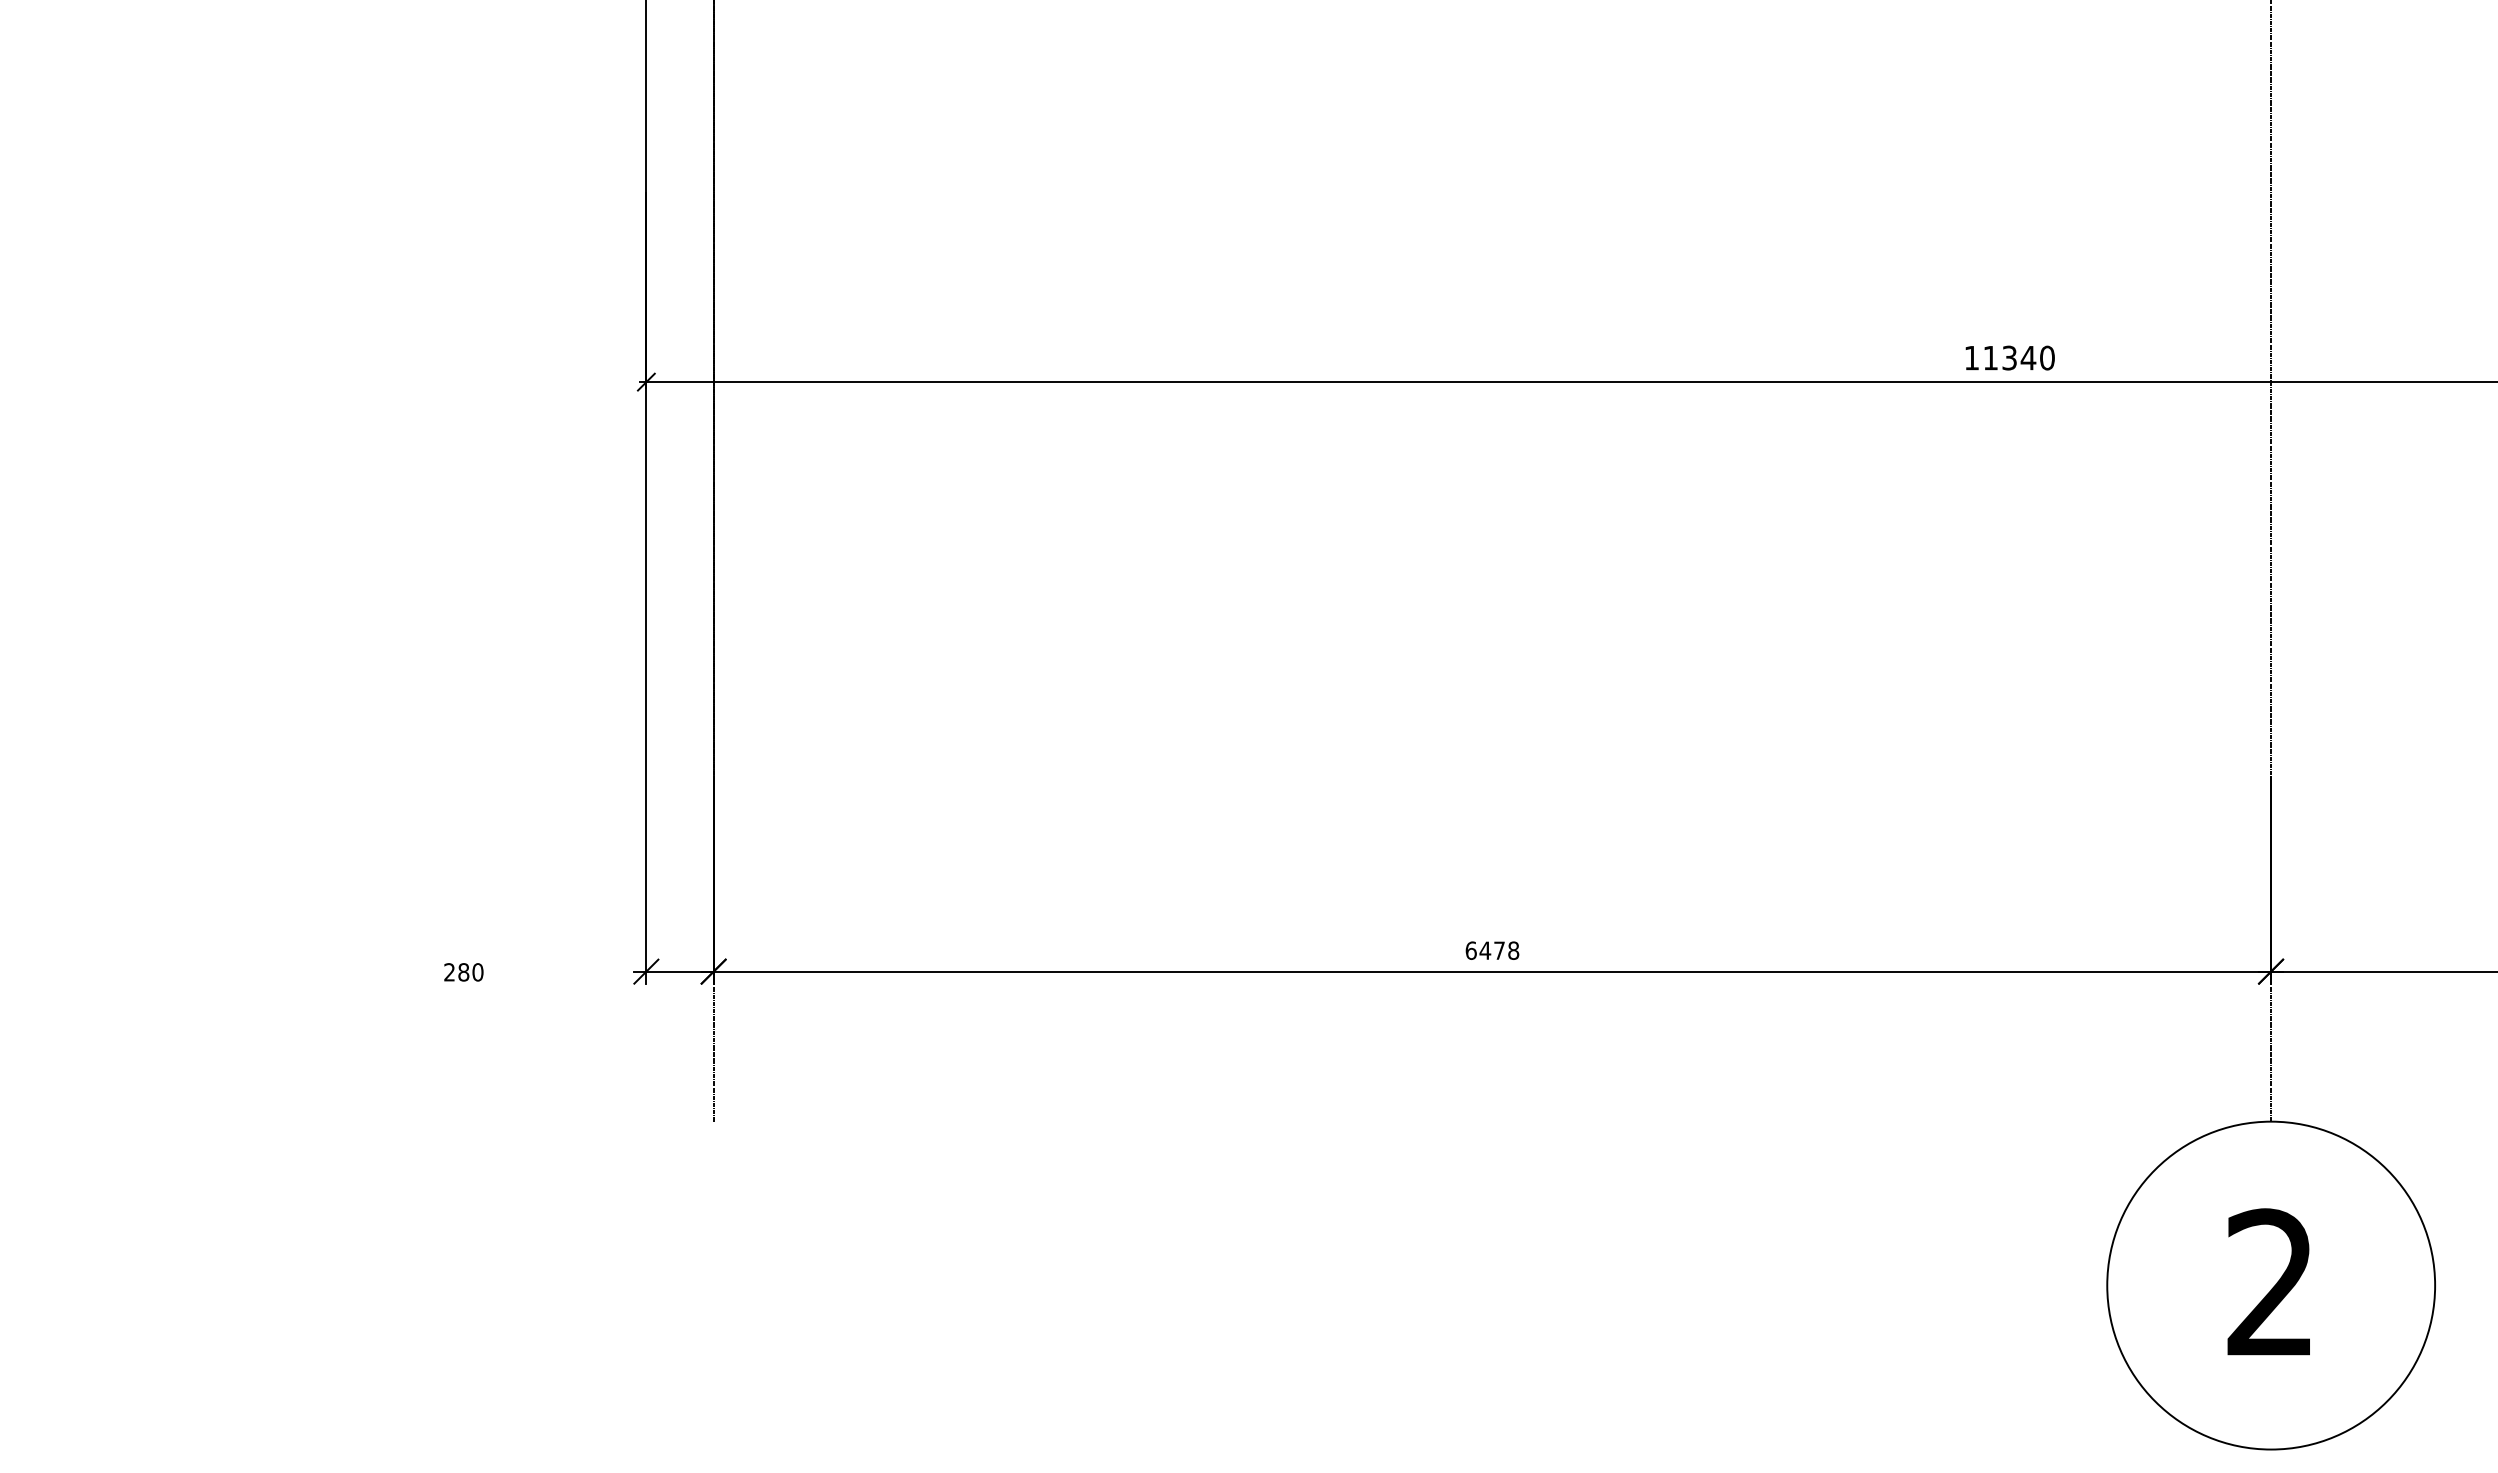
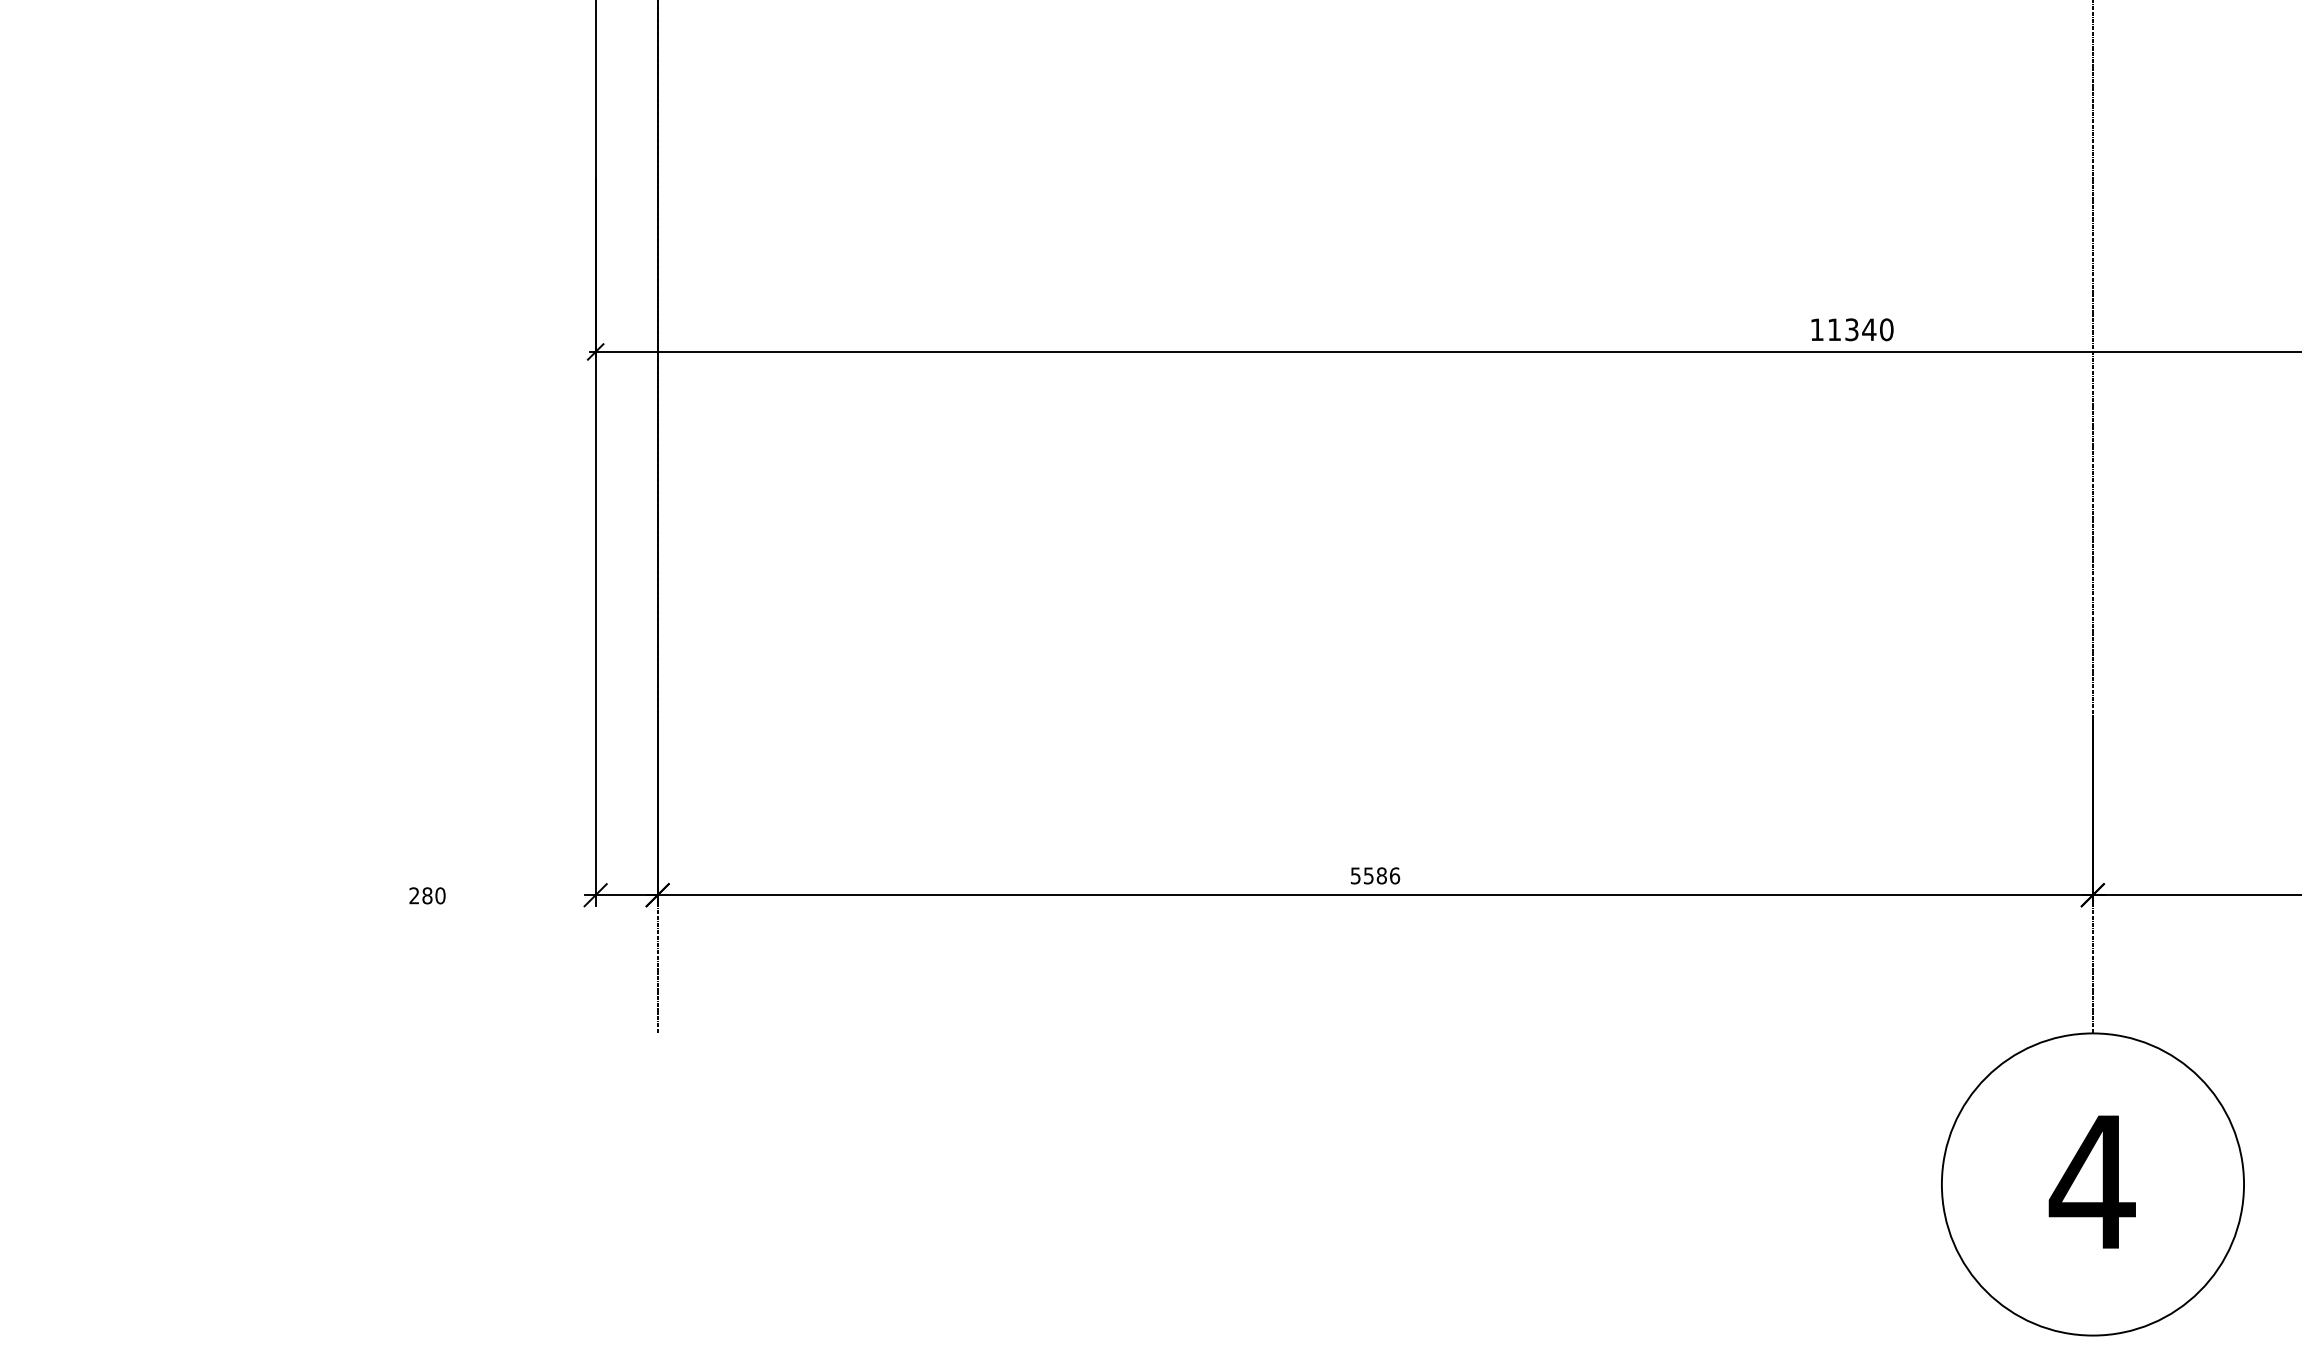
text: (1492, 950) -> (1375, 875), 6478 -> 5586
text: (2270, 1281) -> (2092, 1180), 2 -> 4

